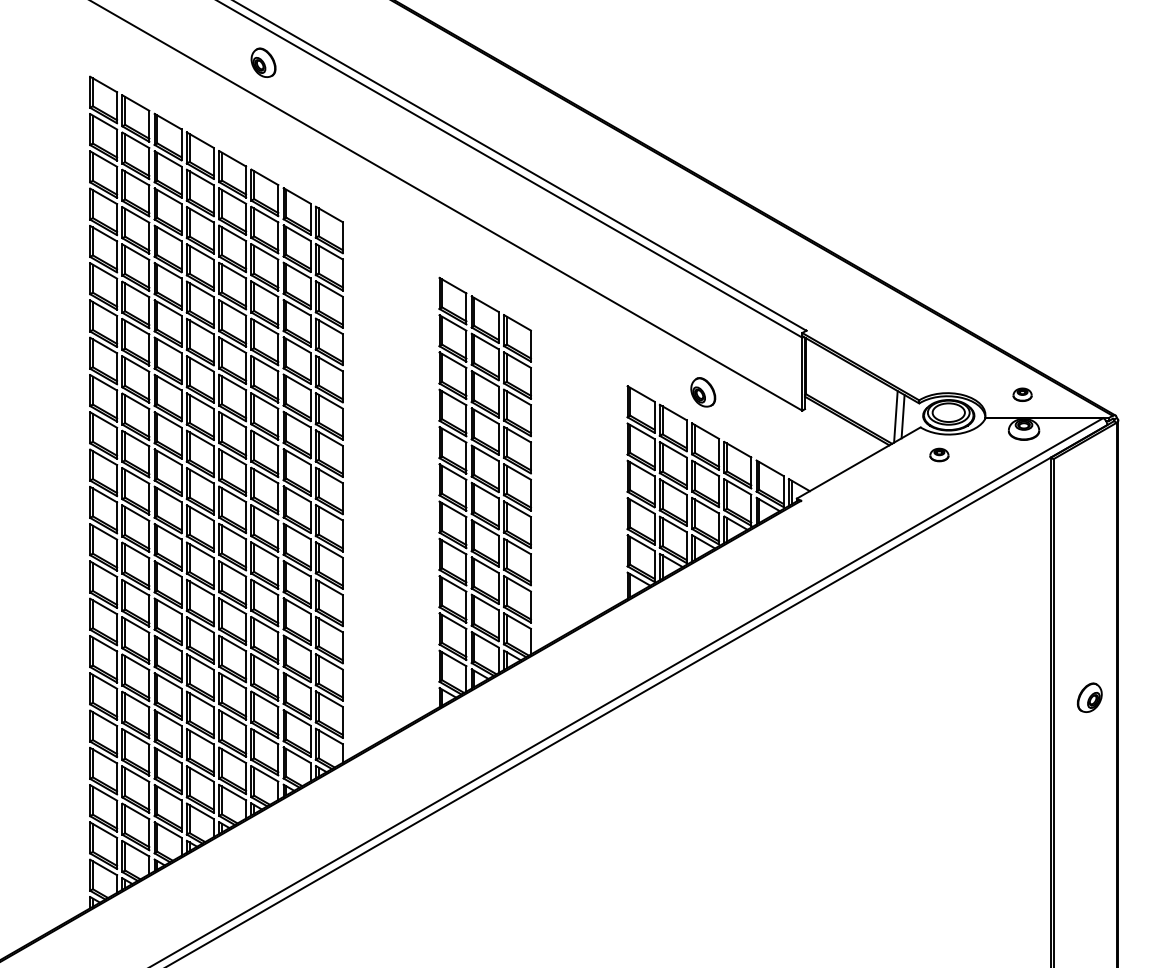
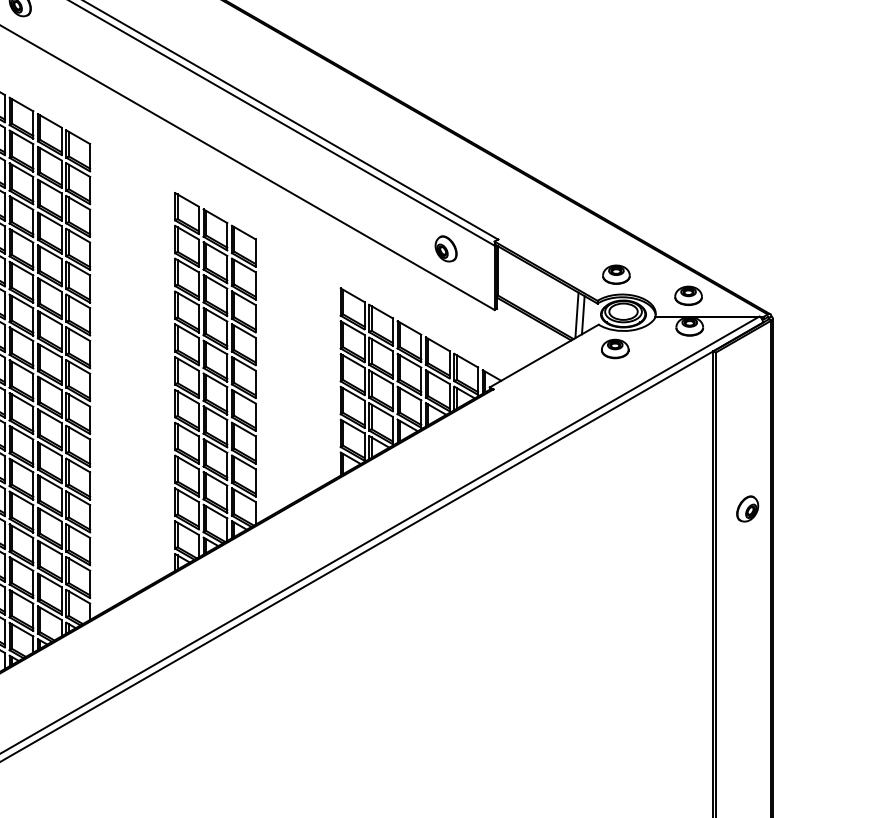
part: (940, 370) -> (616, 274), added
part: (703, 392) -> (446, 249), moved
part: (1022, 394) -> (688, 295), size x1.67
part: (939, 454) -> (615, 348), size x1.67
part: (1089, 697) -> (747, 508), moved

